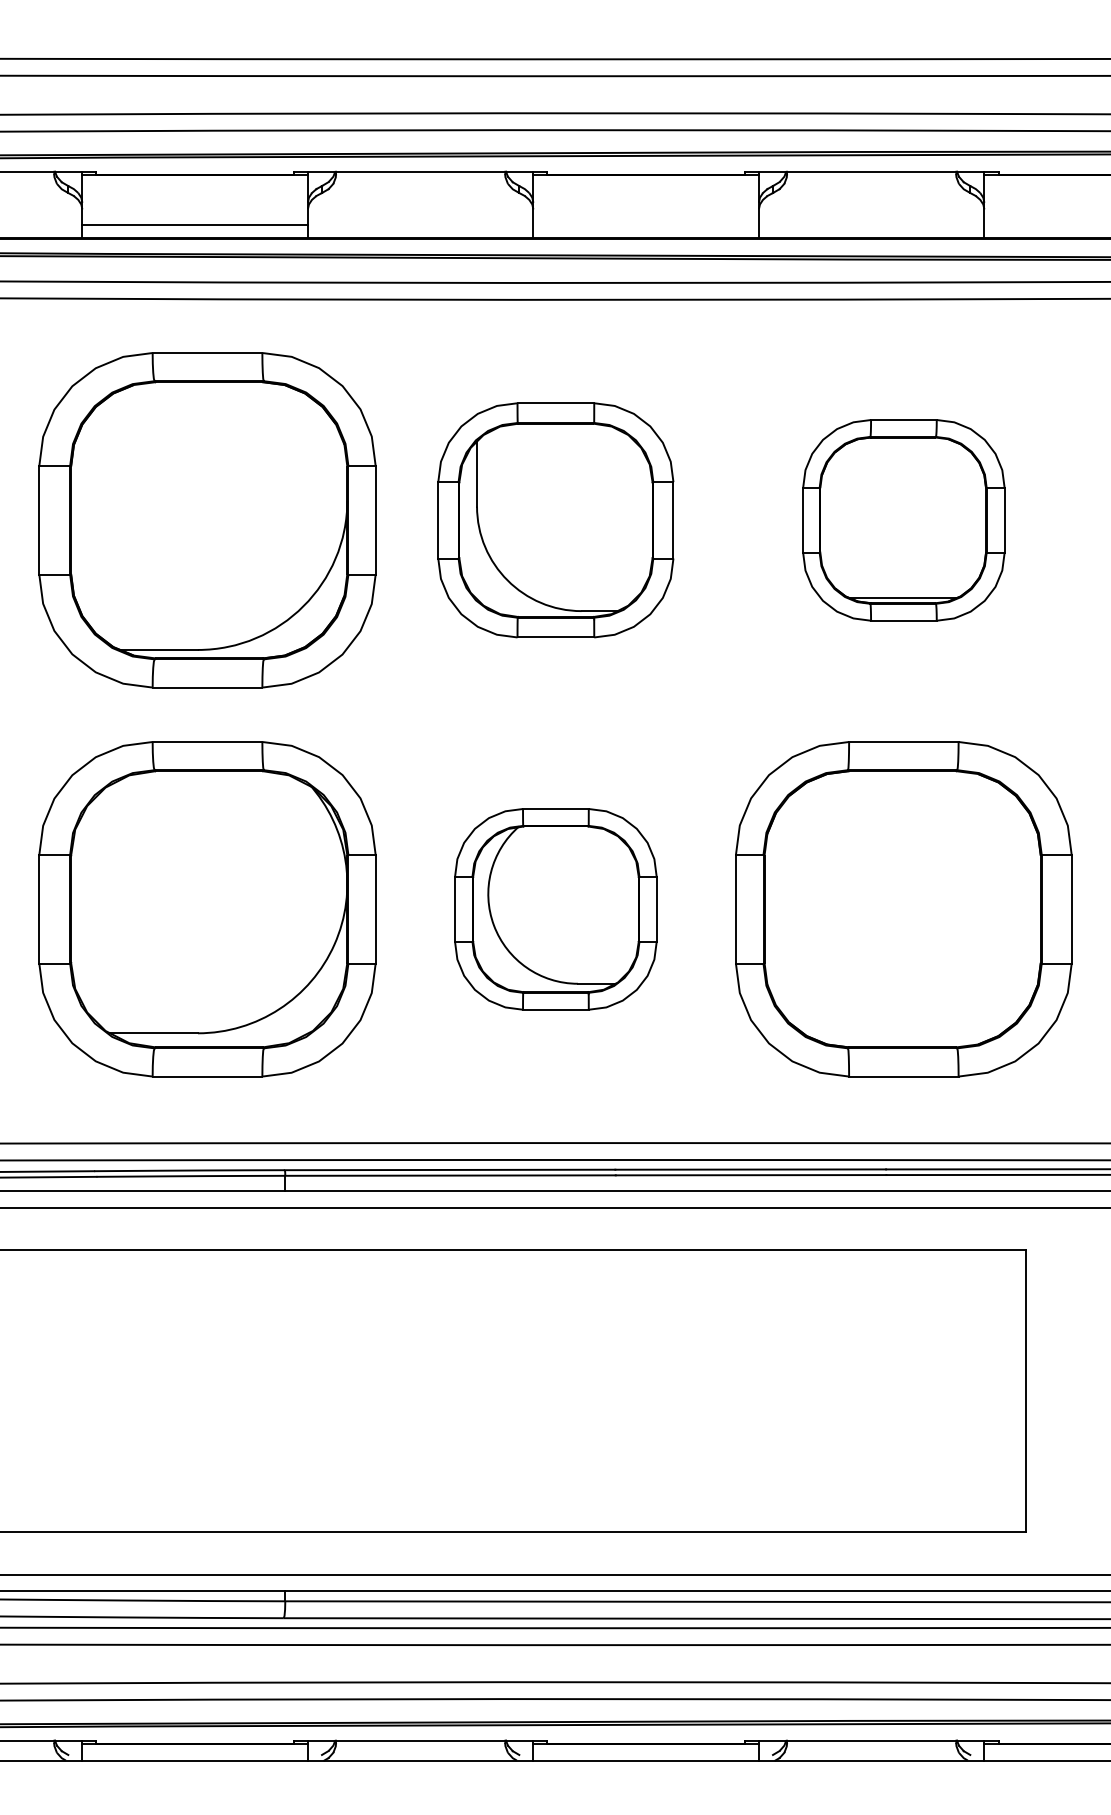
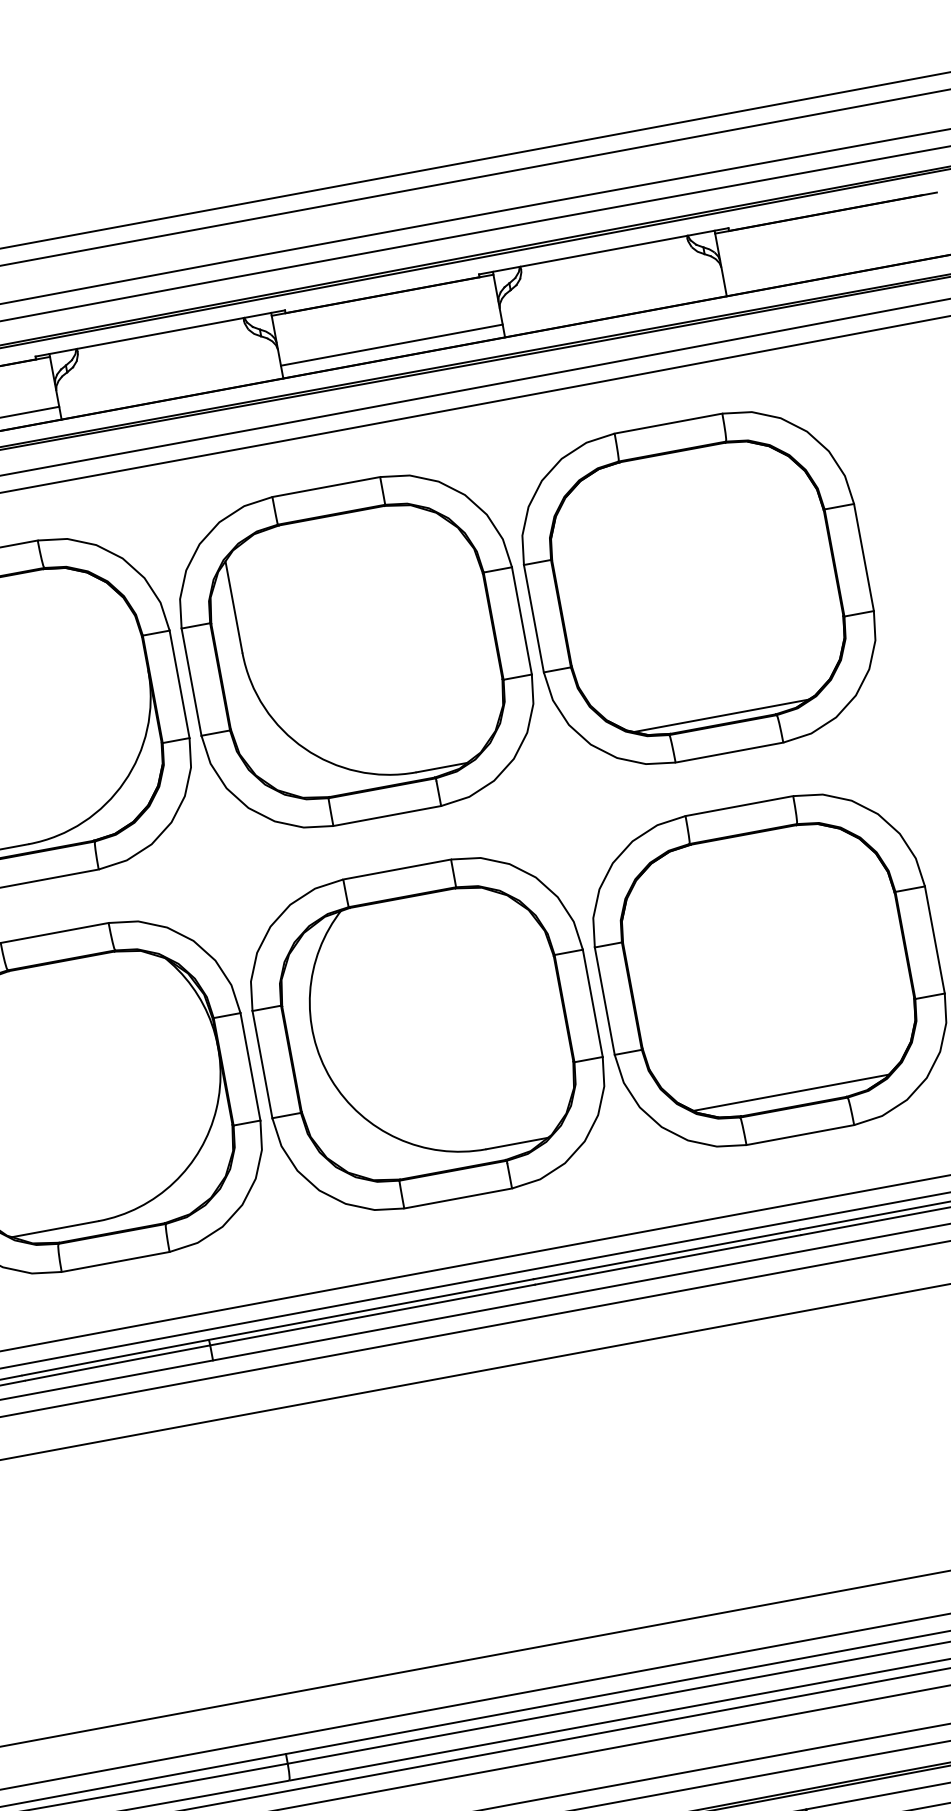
line: (645, 225) -> (391, 345), added
part: (555, 520) -> (356, 651), size x1.43
part: (903, 520) -> (698, 588), size x1.67
part: (555, 909) -> (427, 1034), size x1.67
line: (902, 1033) -> (791, 1092), added

